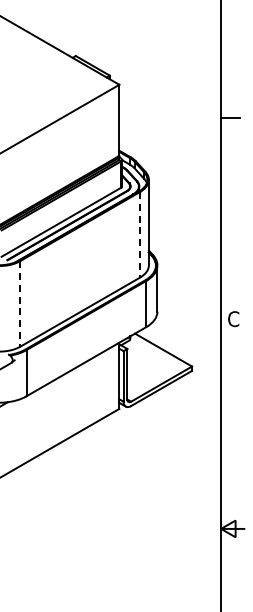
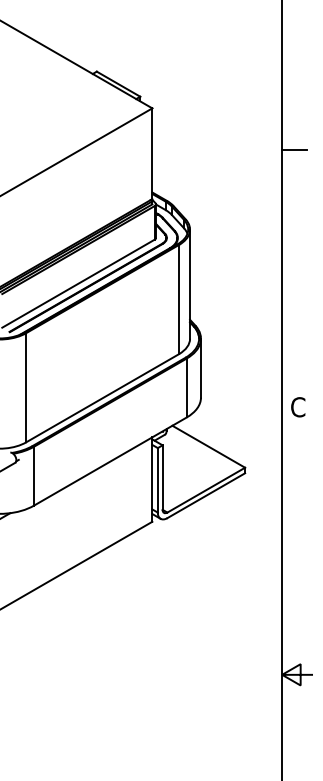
line: (140, 234) -> (179, 299), dashed -> solid
line: (20, 303) -> (26, 387), dashed -> solid

